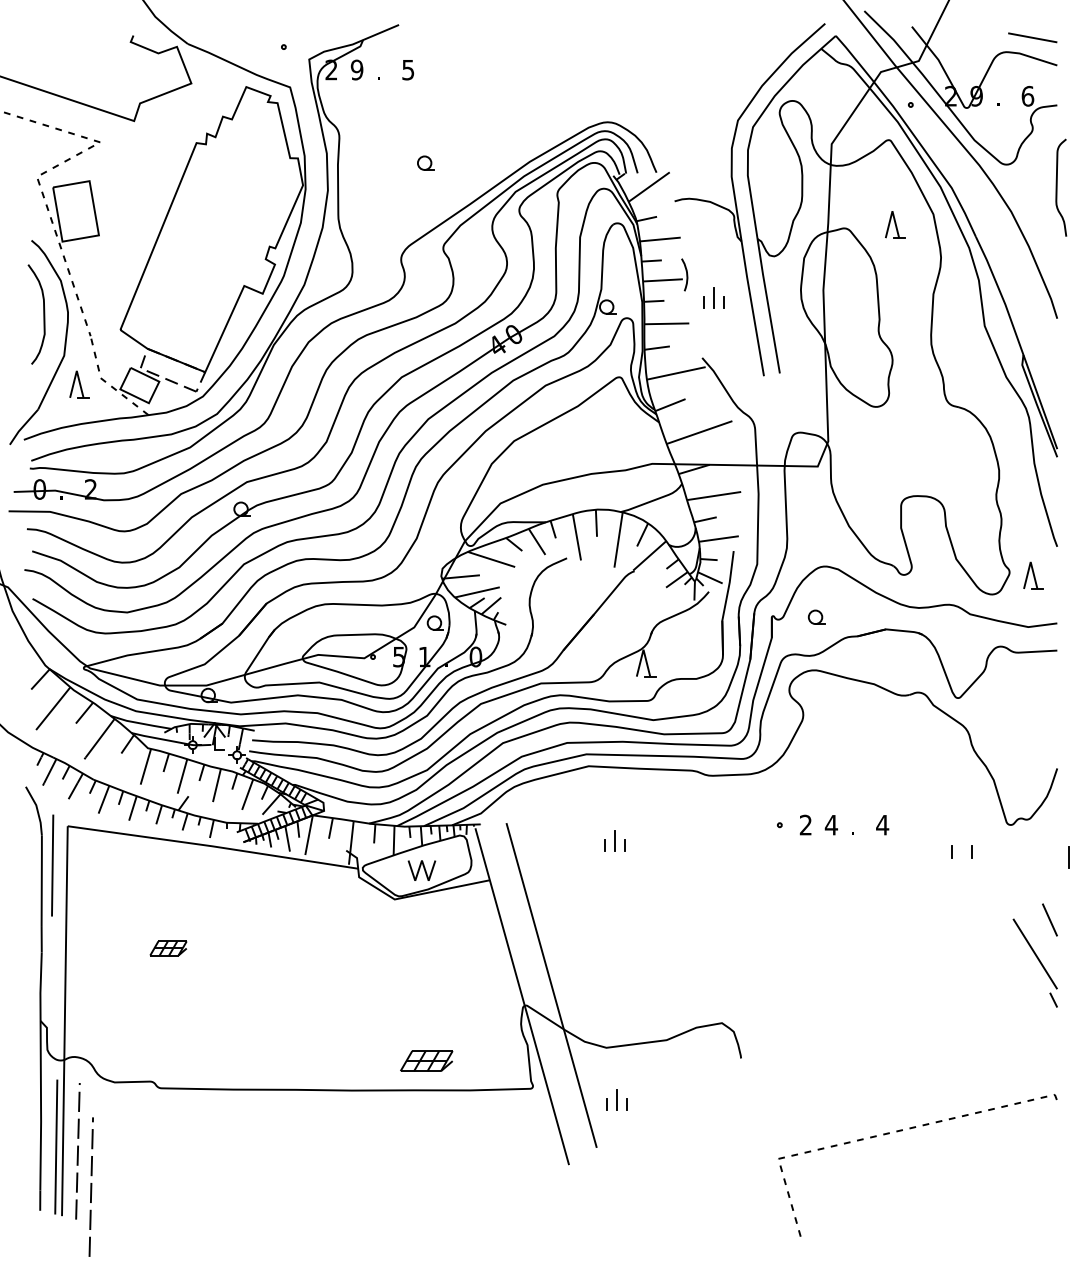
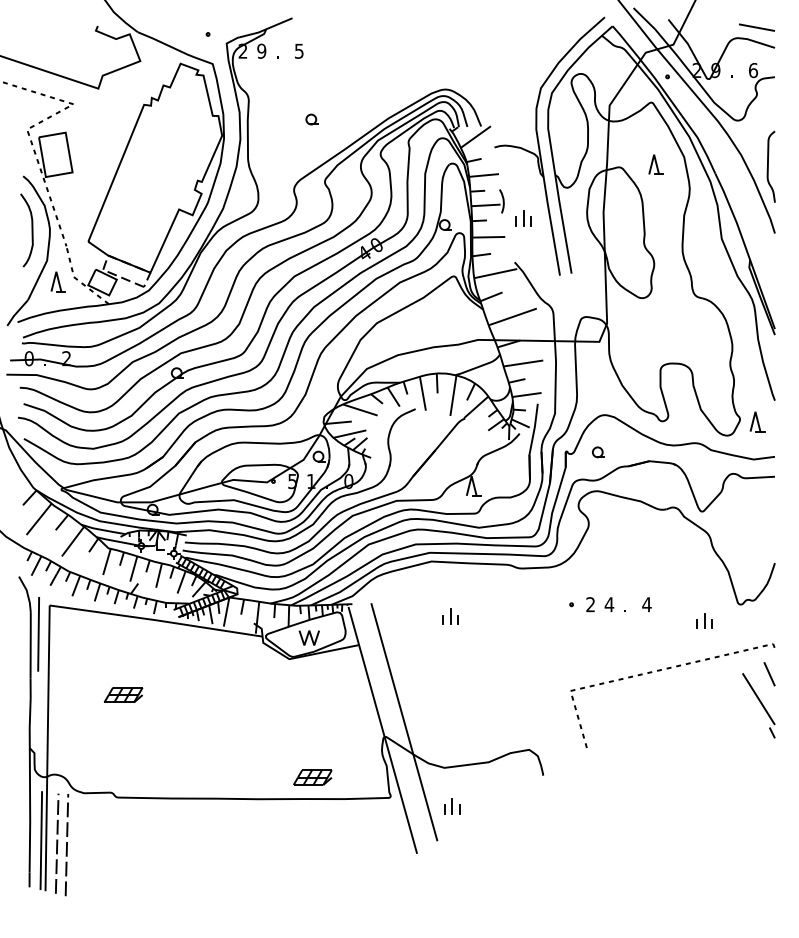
curve: (1057, 187) -> (768, 166), moved
line: (1068, 857) -> (704, 621), moved
part: (168, 948) -> (123, 695), size x1.43
line: (910, 1129) -> (667, 669), moved
line: (90, 1186) -> (66, 844), moved

